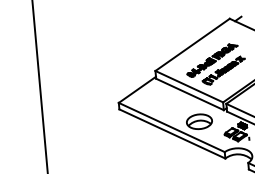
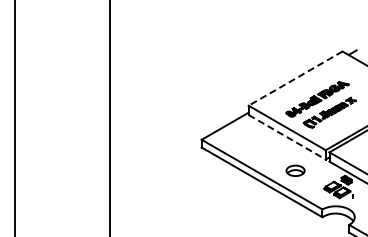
line: (192, 44) -> (295, 78), solid -> dashed
line: (190, 94) -> (287, 137), solid -> dashed
part: (199, 121) -> (295, 170), size x0.6

